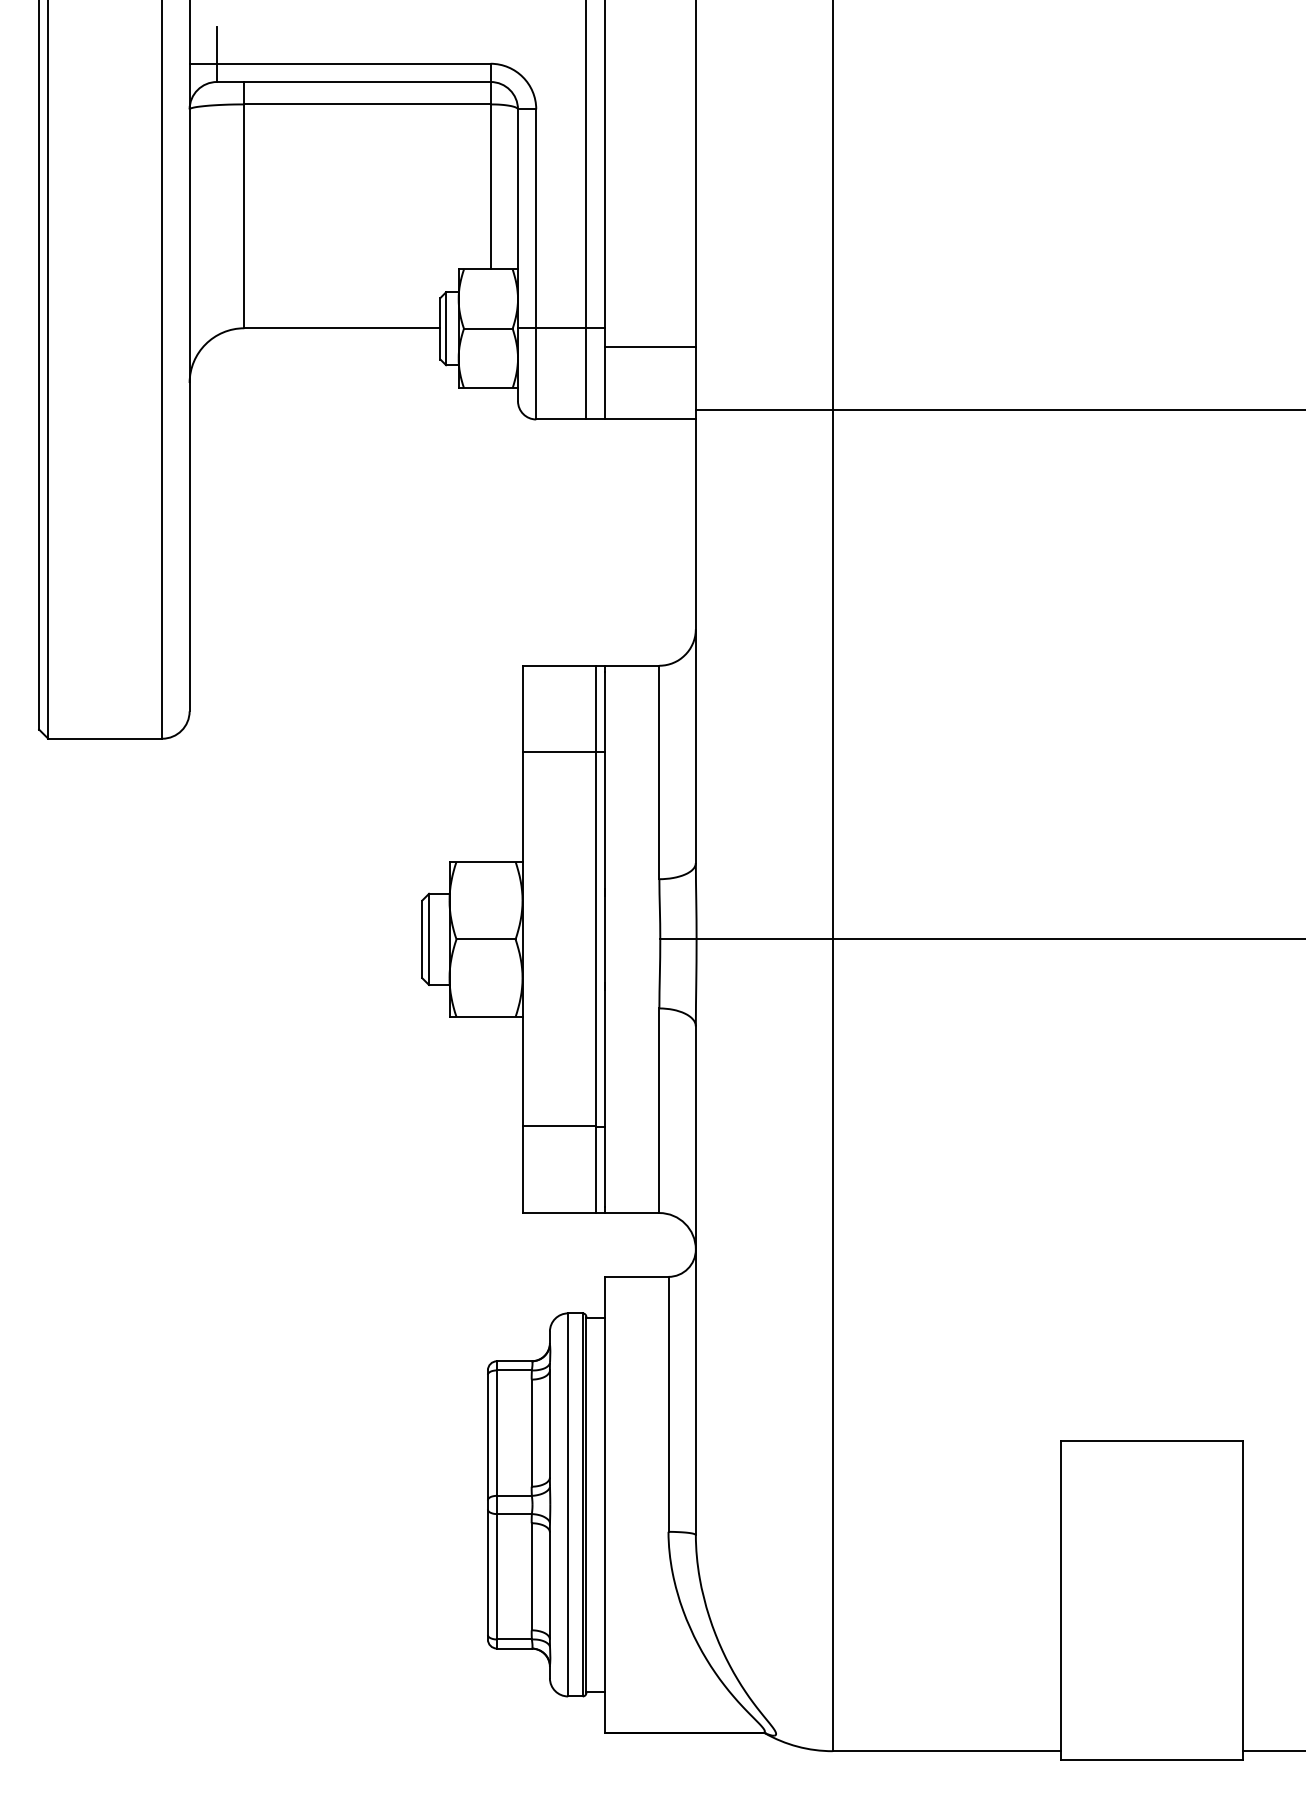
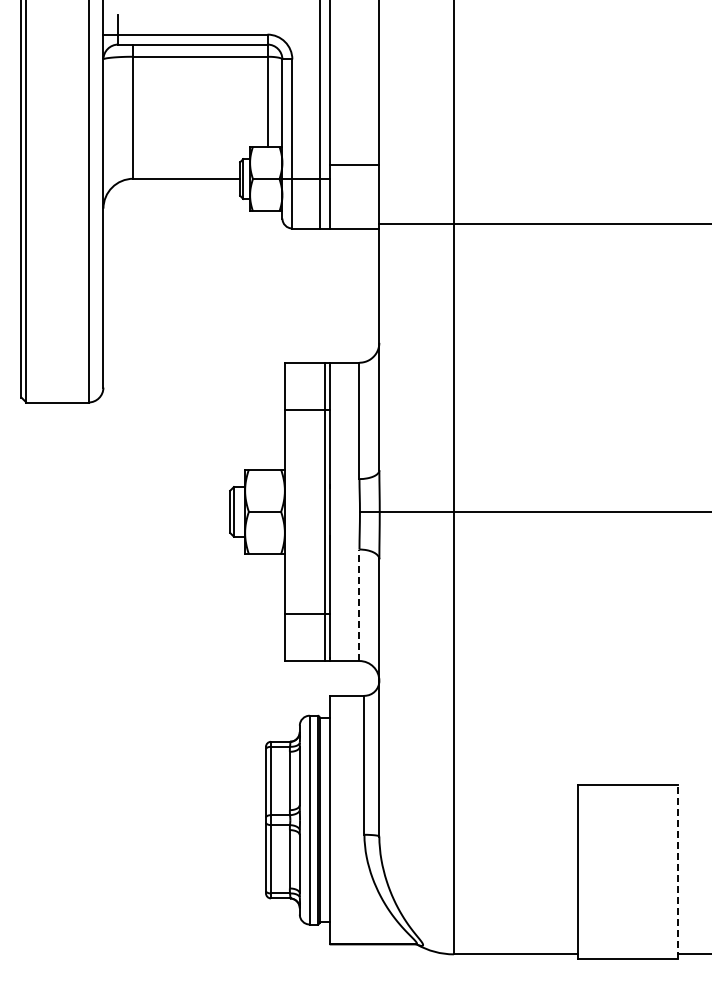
line: (650, 346) -> (354, 164), moved
line: (659, 1111) -> (359, 605), solid -> dashed
line: (1242, 1599) -> (677, 871), solid -> dashed

